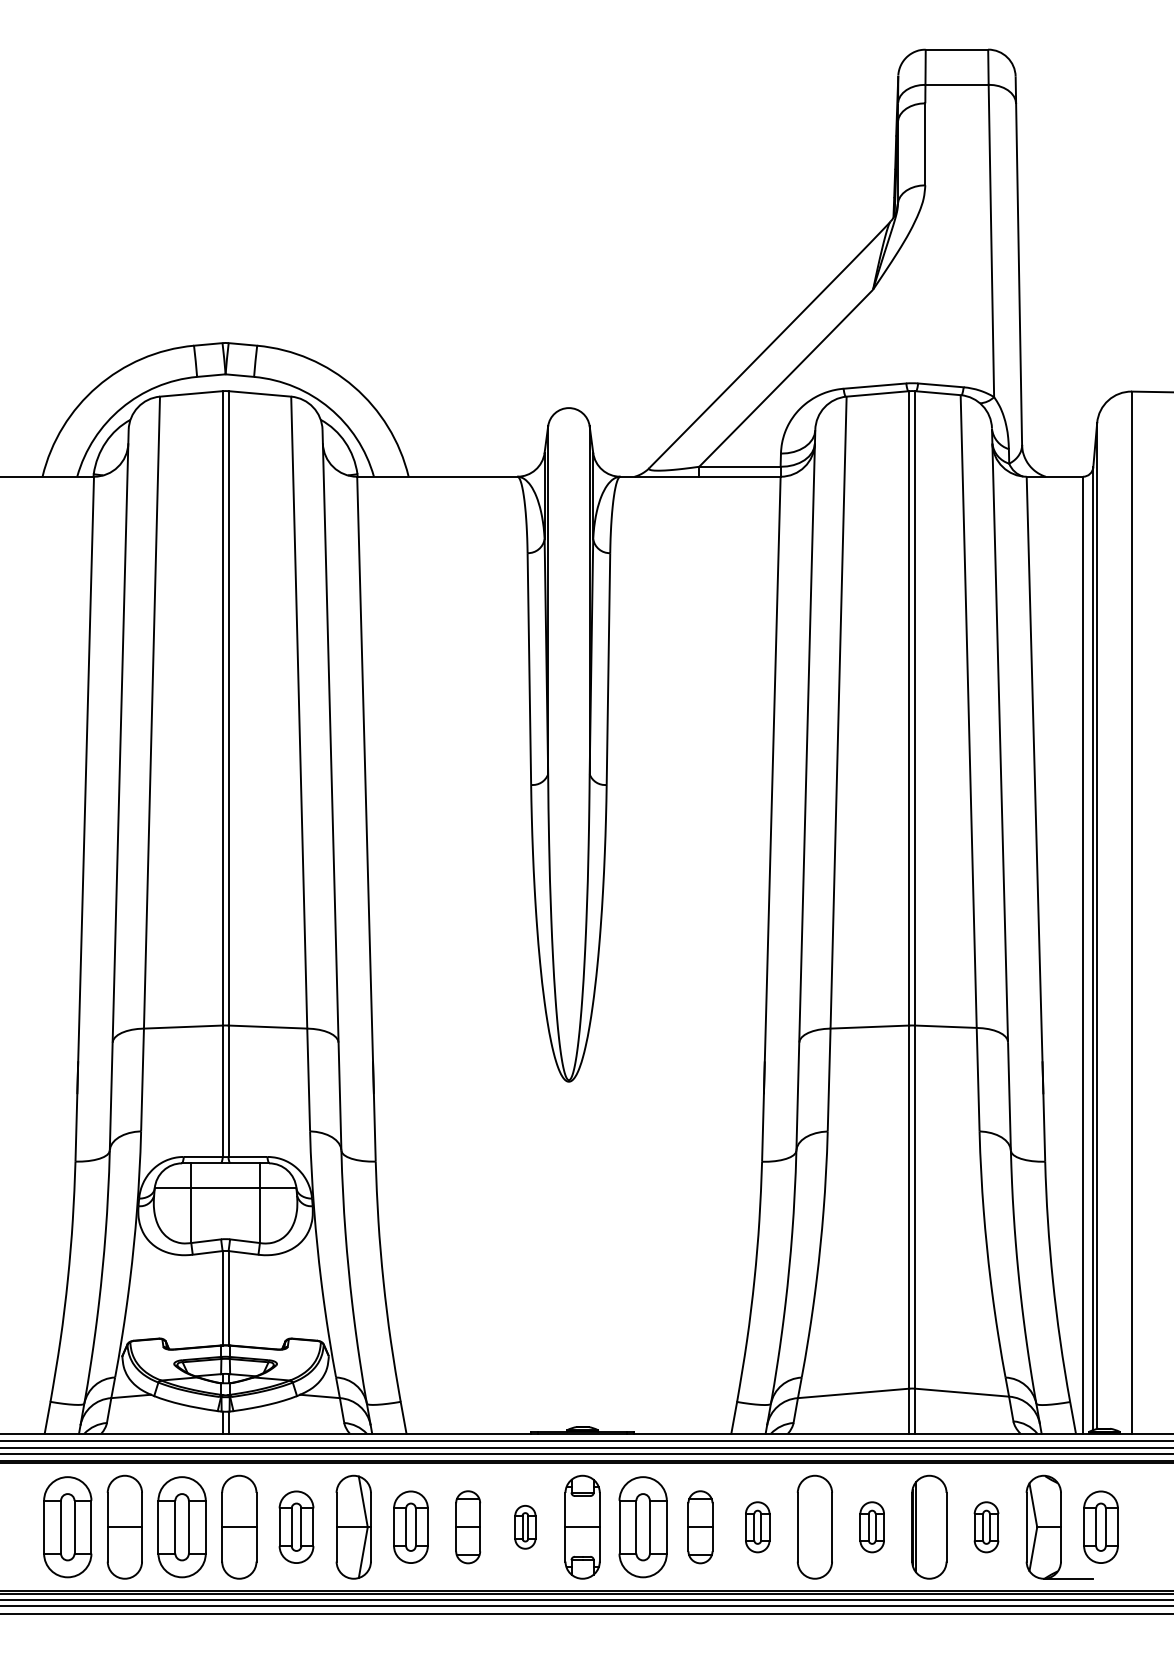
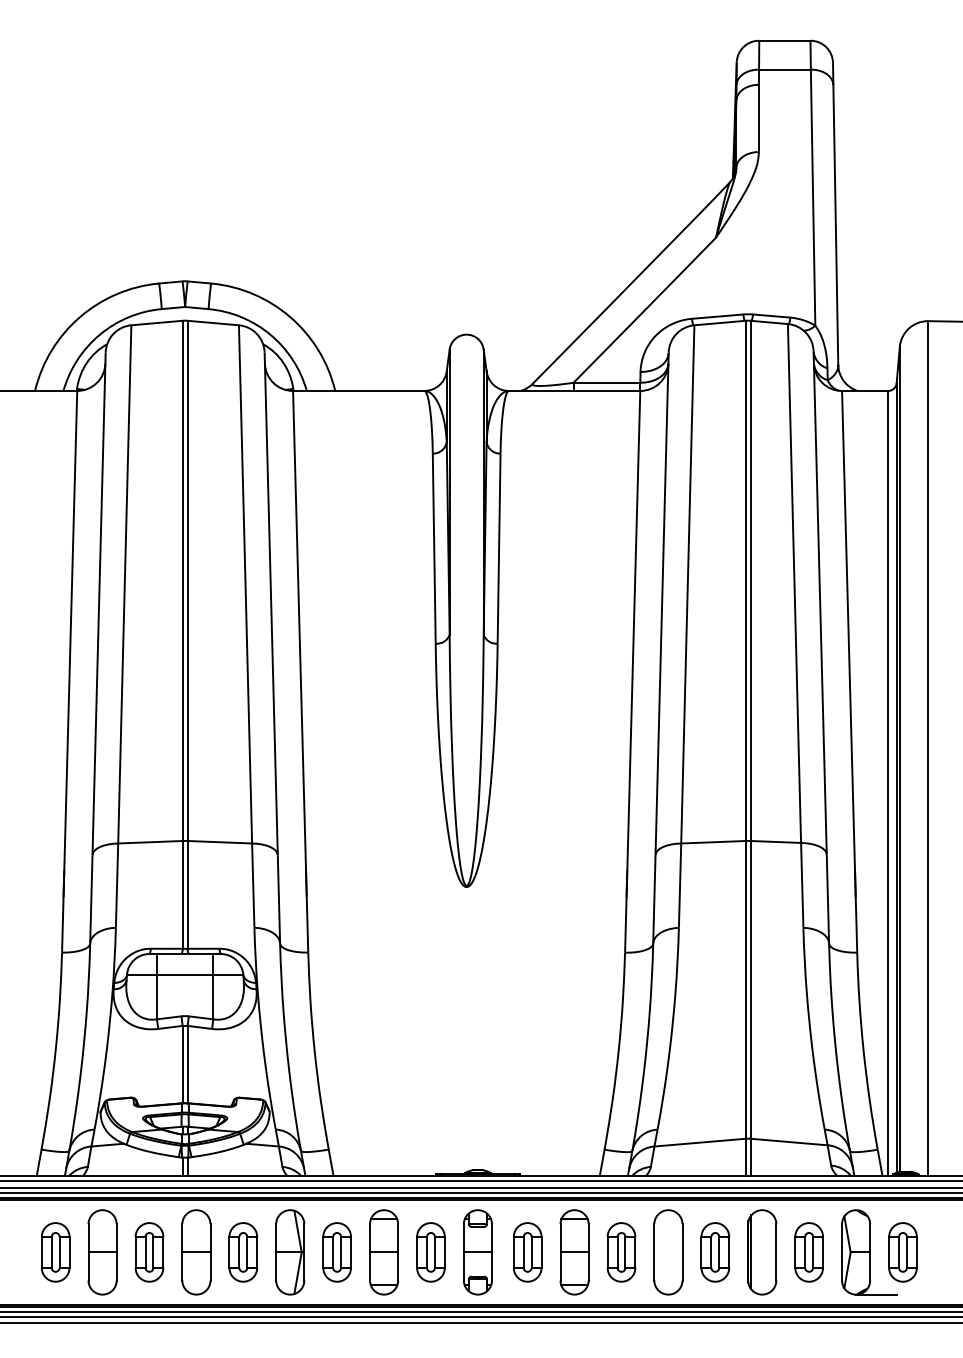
part: (67, 1527) -> (55, 1252), size x0.71
part: (182, 1527) -> (149, 1252), size x0.71
part: (467, 1527) -> (383, 1252), size x1.43
part: (524, 1527) -> (430, 1252), size x1.67
part: (643, 1527) -> (527, 1252), size x0.71
part: (700, 1527) -> (574, 1252), size x1.43
part: (757, 1527) -> (621, 1252), size x1.43
part: (872, 1527) -> (715, 1252), size x1.43
part: (985, 1527) -> (808, 1252), size x1.43

